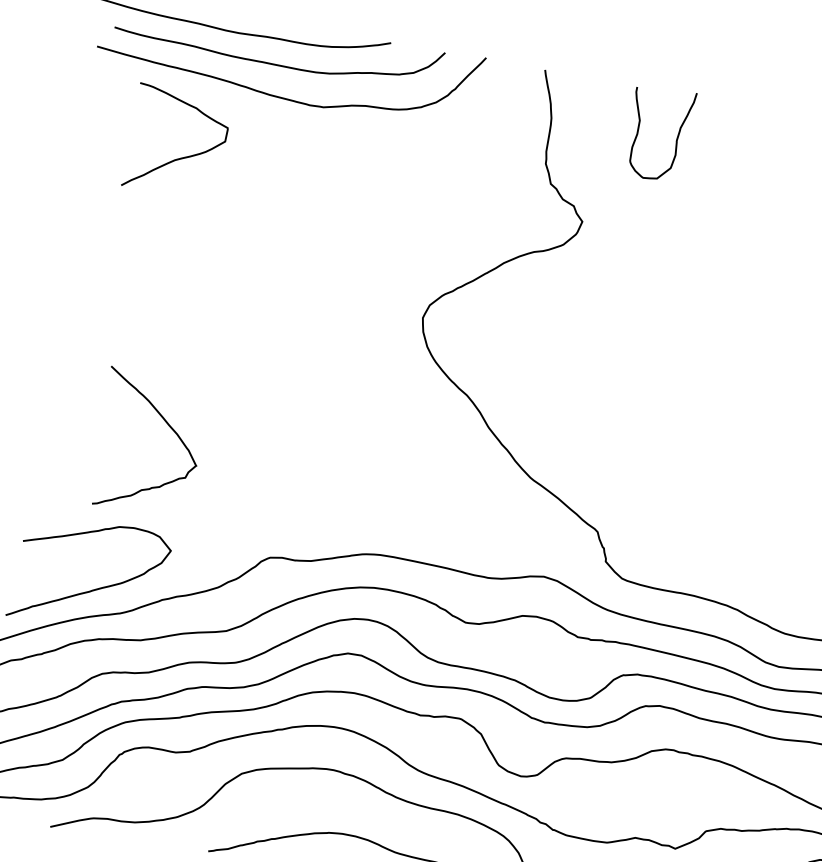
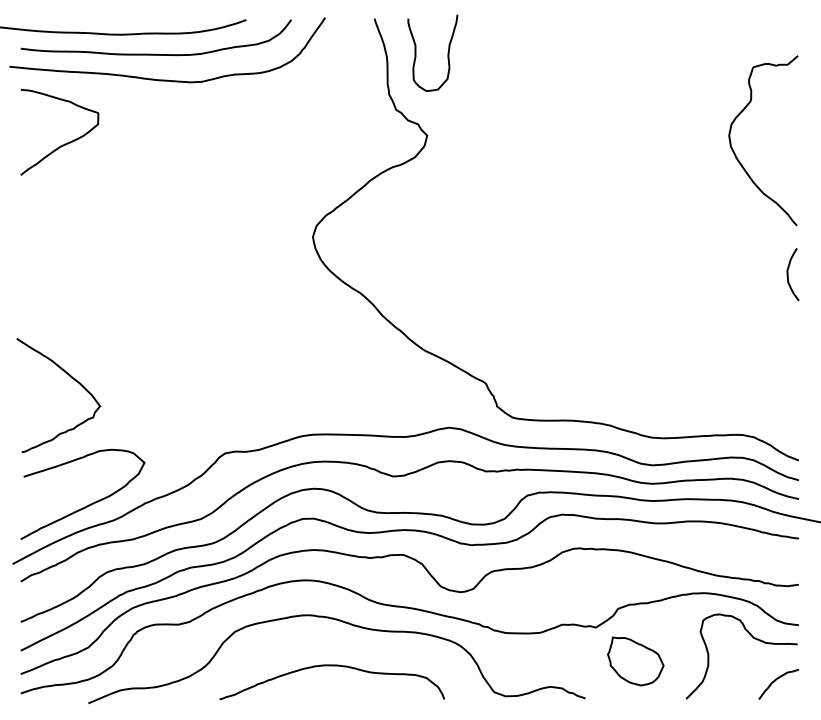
curve: (676, 136) -> (447, 52), moved
curve: (180, 157) -> (64, 143), moved
curve: (168, 426) -> (71, 378), moved

